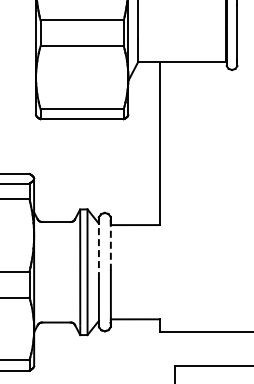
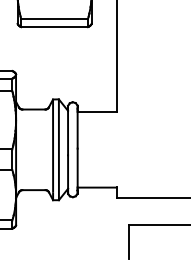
line: (110, 243) -> (77, 126), dashed -> solid
line: (98, 248) -> (67, 130), dashed -> solid

